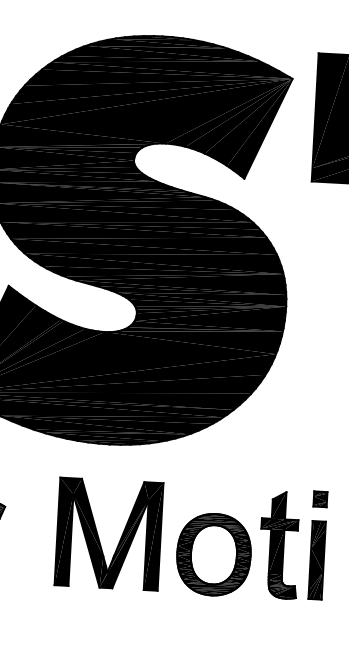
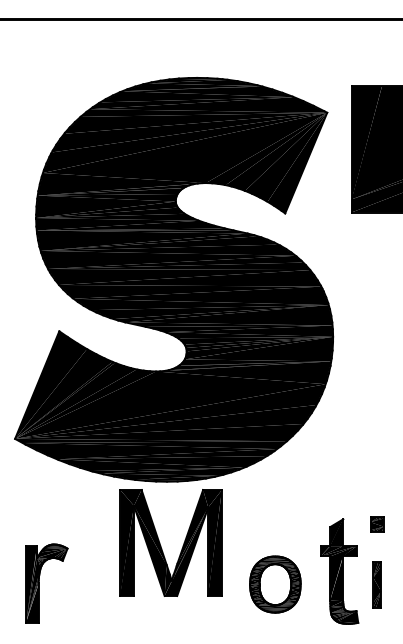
part: (99, 536) -> (161, 545), moved
part: (214, 554) -> (275, 584), size x0.7
part: (317, 560) -> (377, 584), size x0.6

